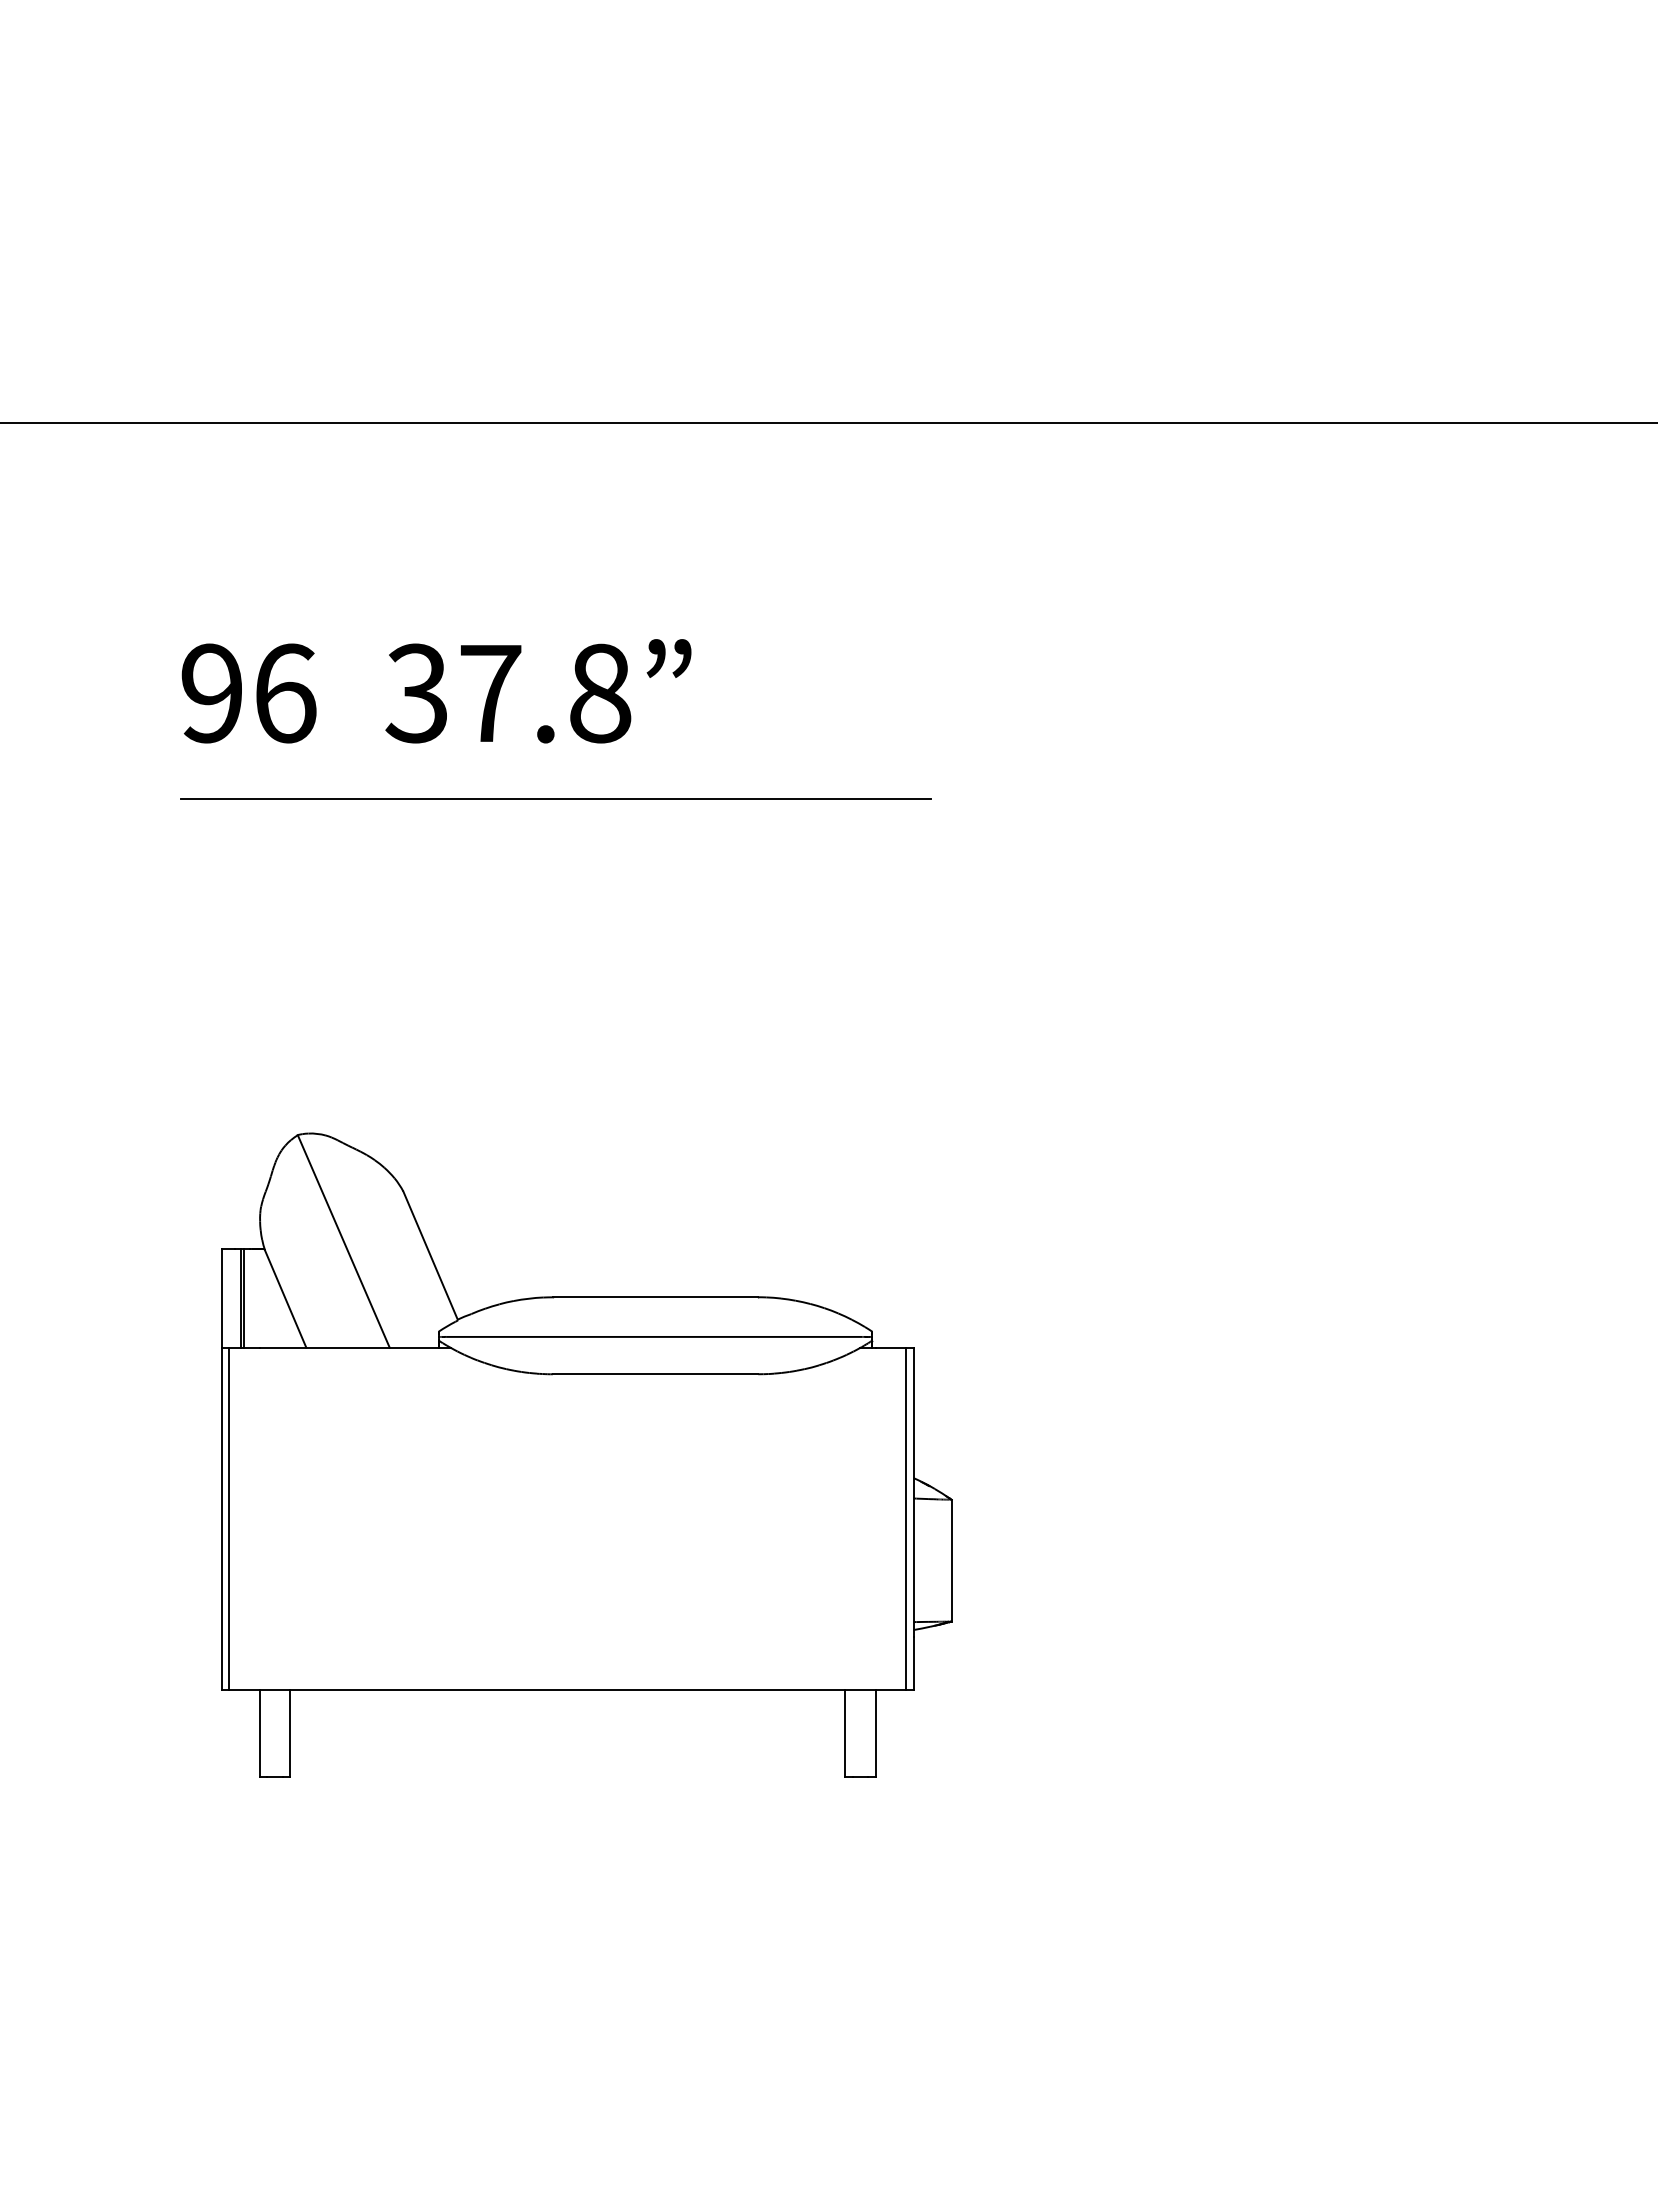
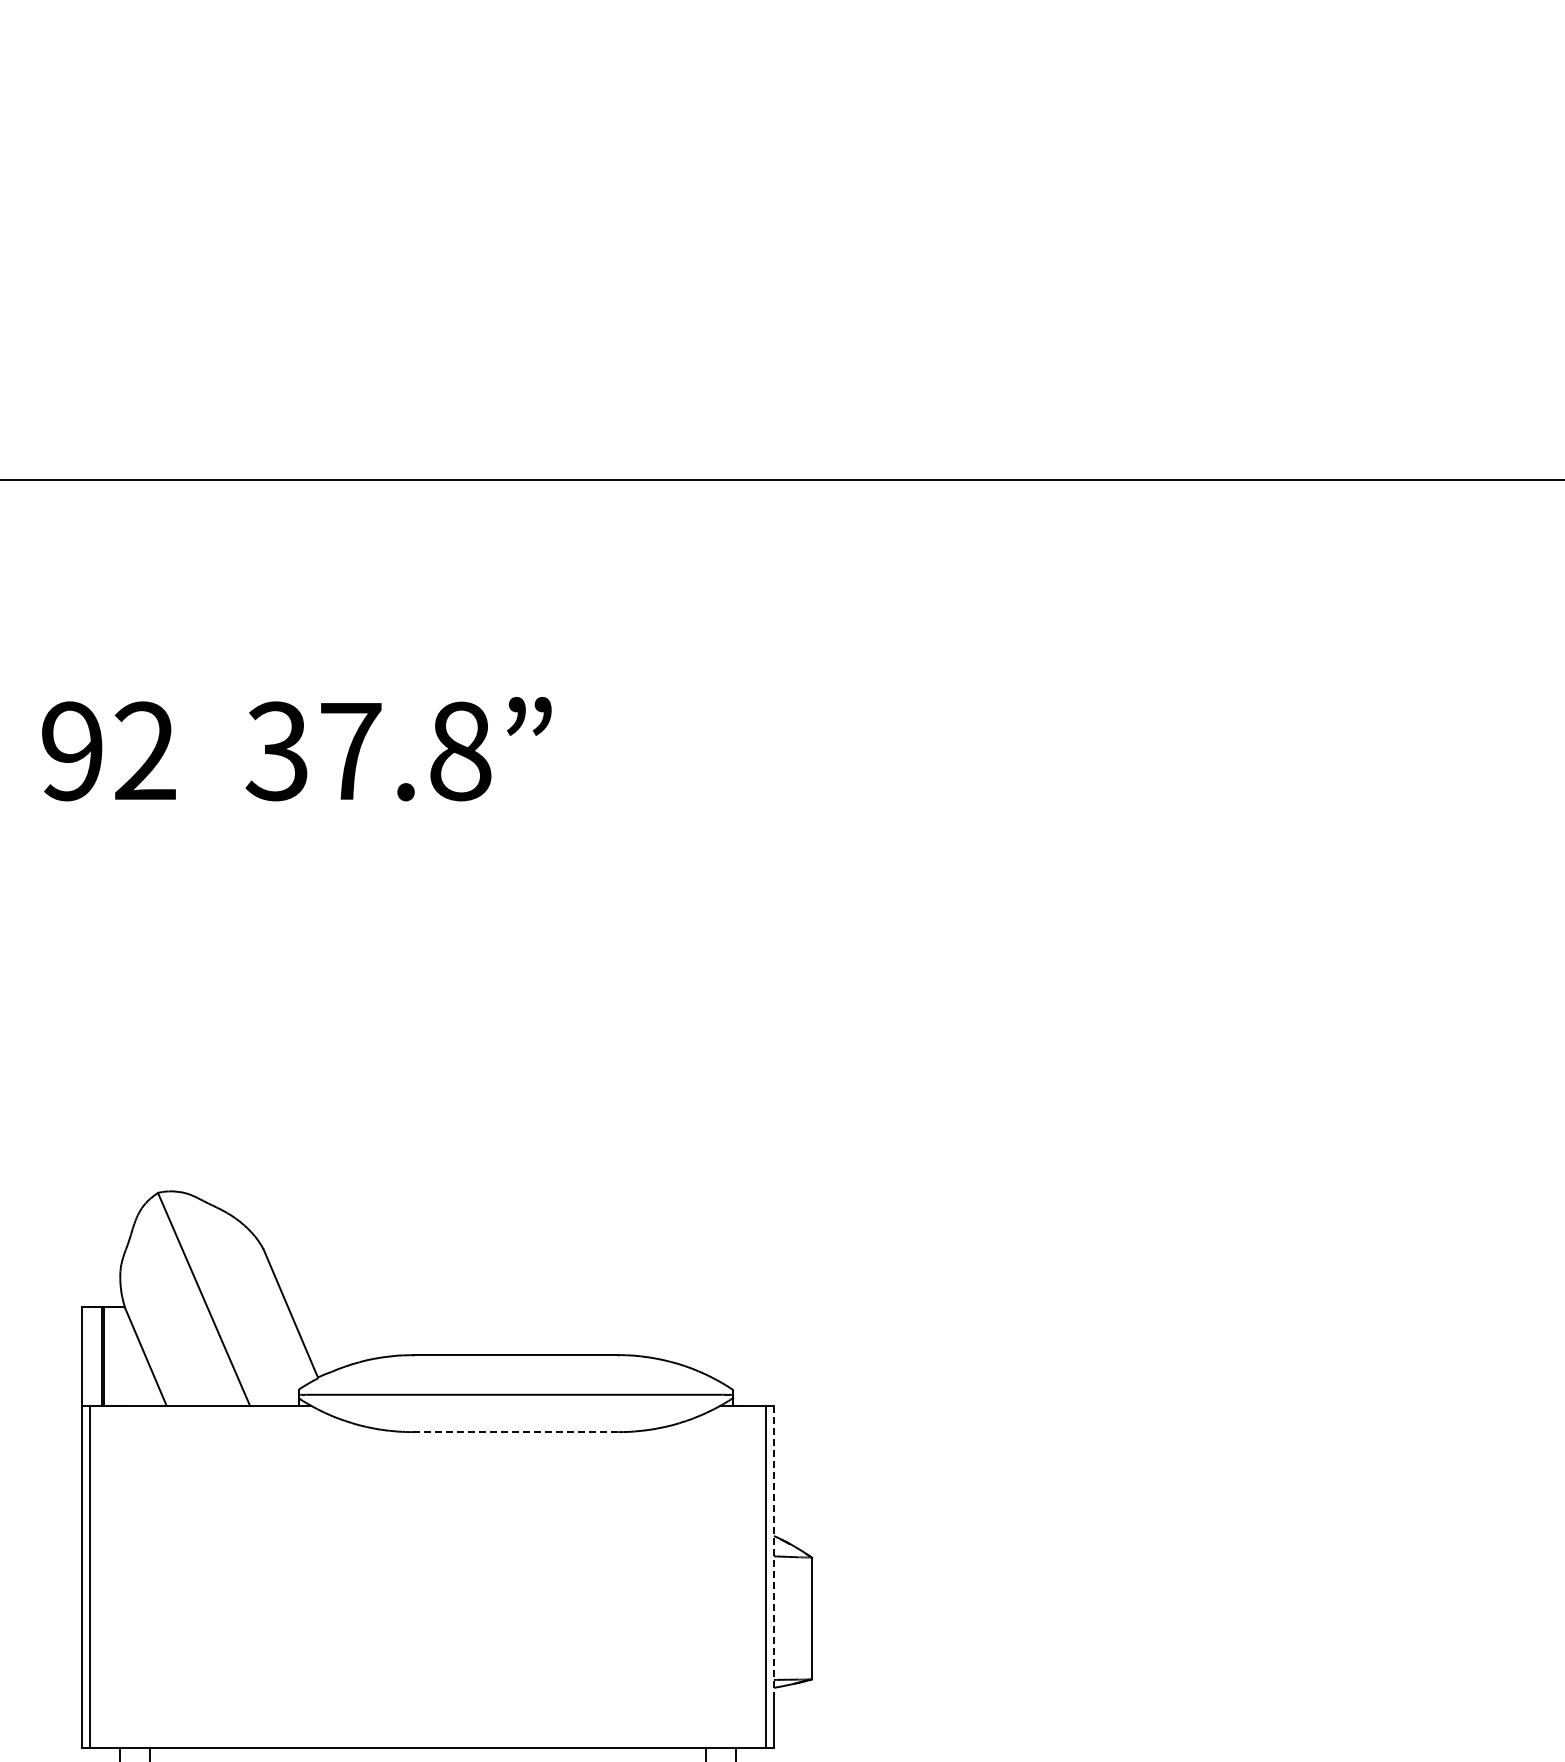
text: (285, 693) -> (145, 751), 96 -> 92
line: (555, 799) -> (415, 857), removed
line: (655, 1374) -> (515, 1432), solid -> dashed
line: (913, 1492) -> (773, 1550), solid -> dashed

